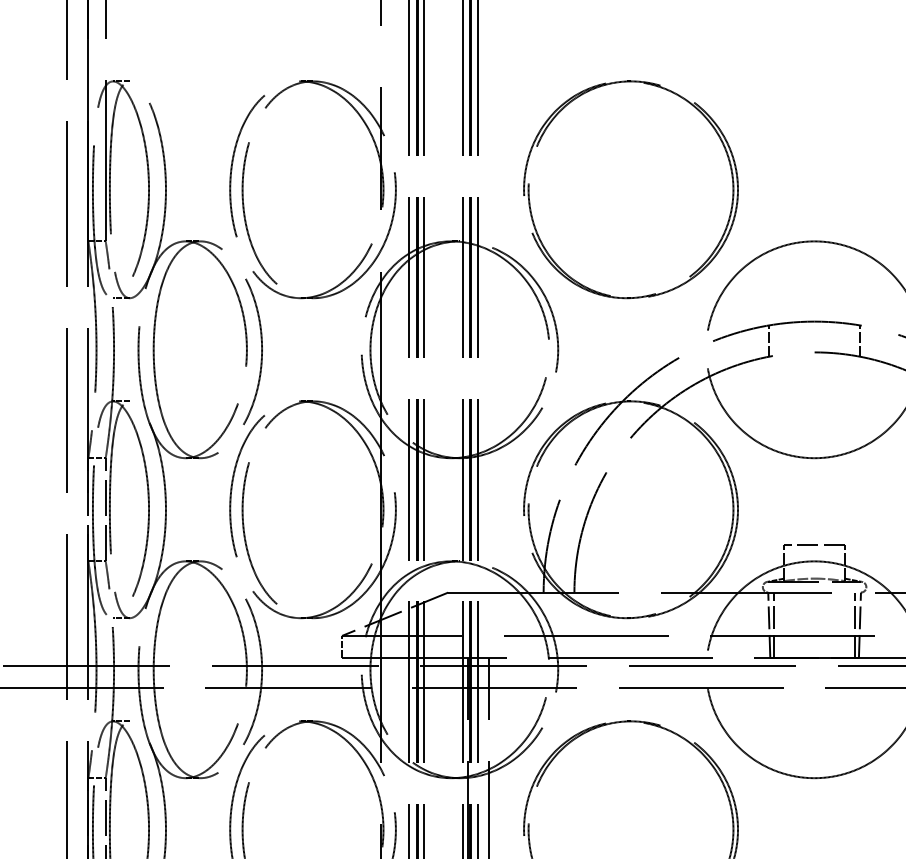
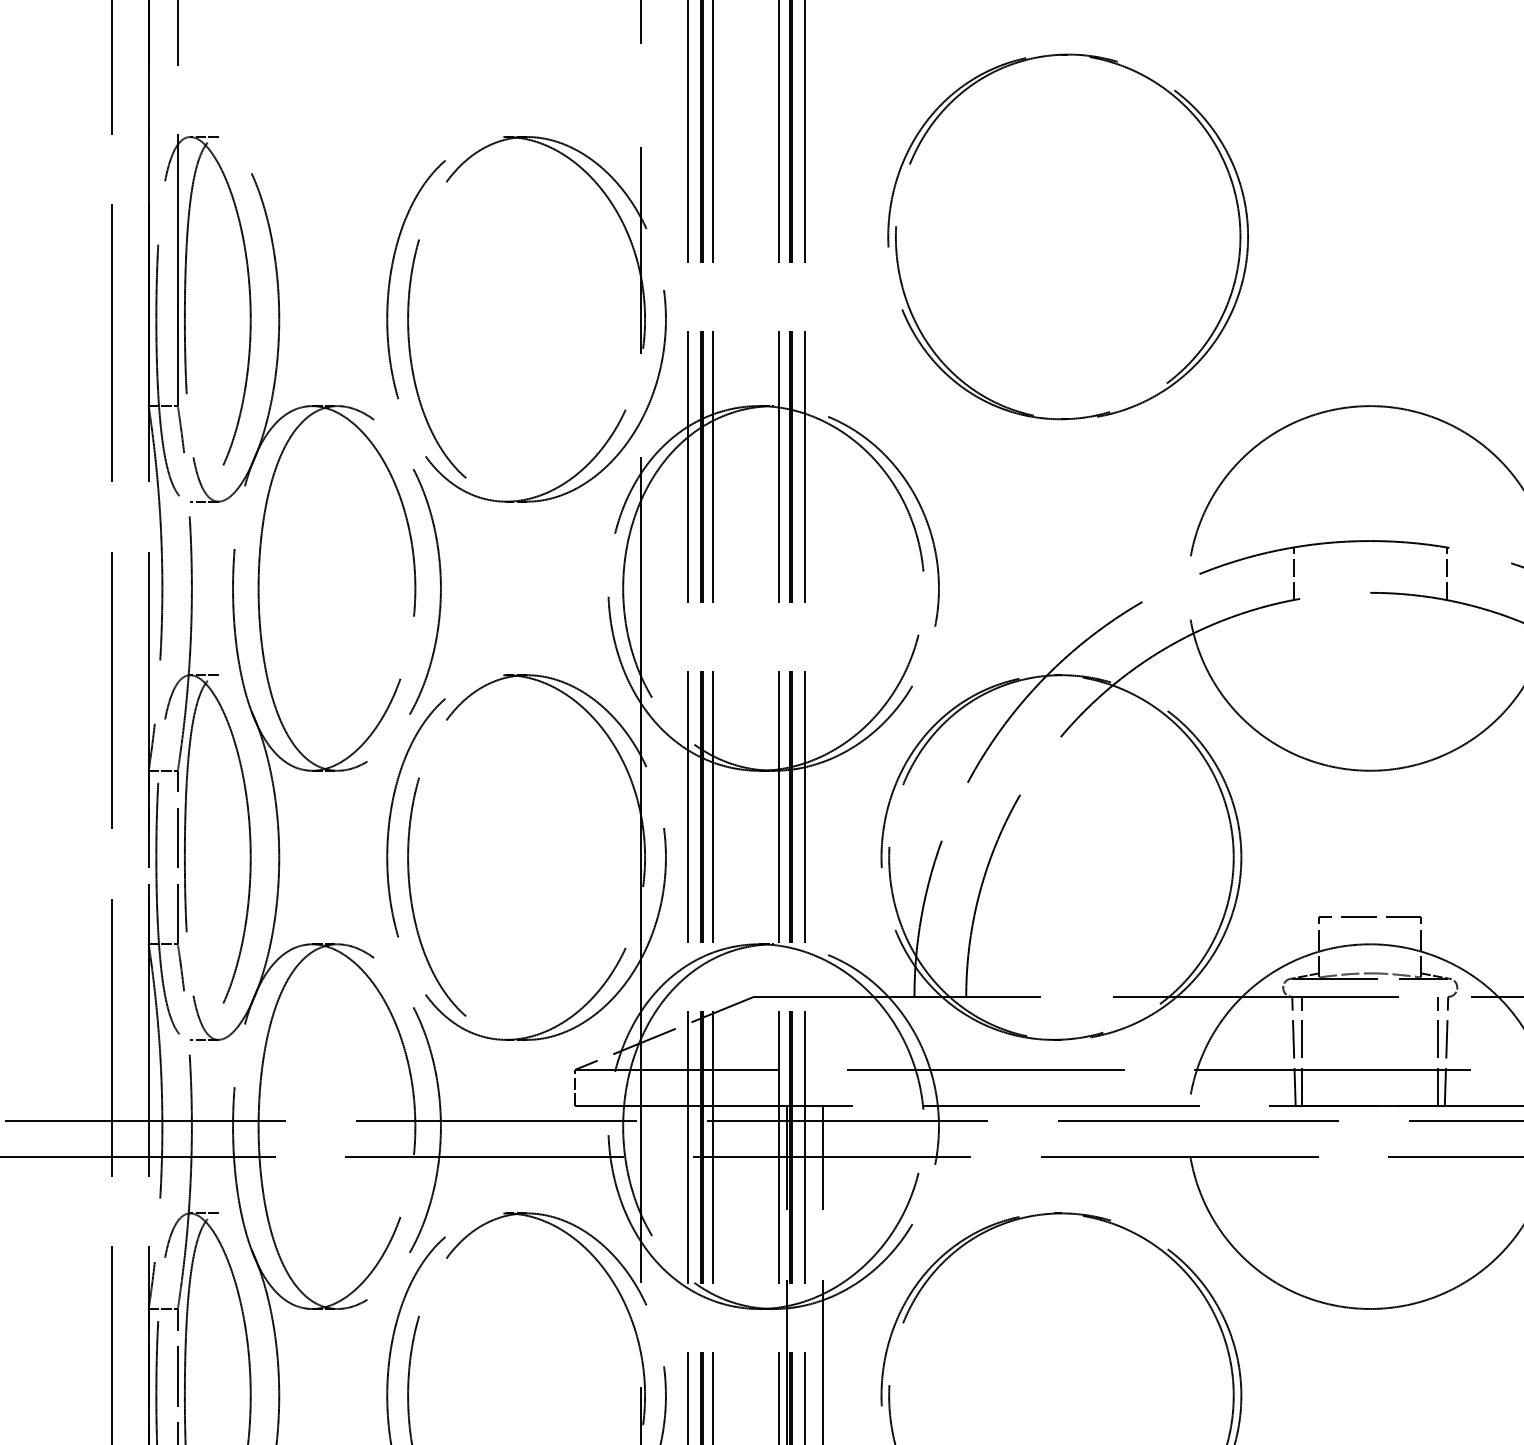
part: (530, 201) -> (899, 256), moved

